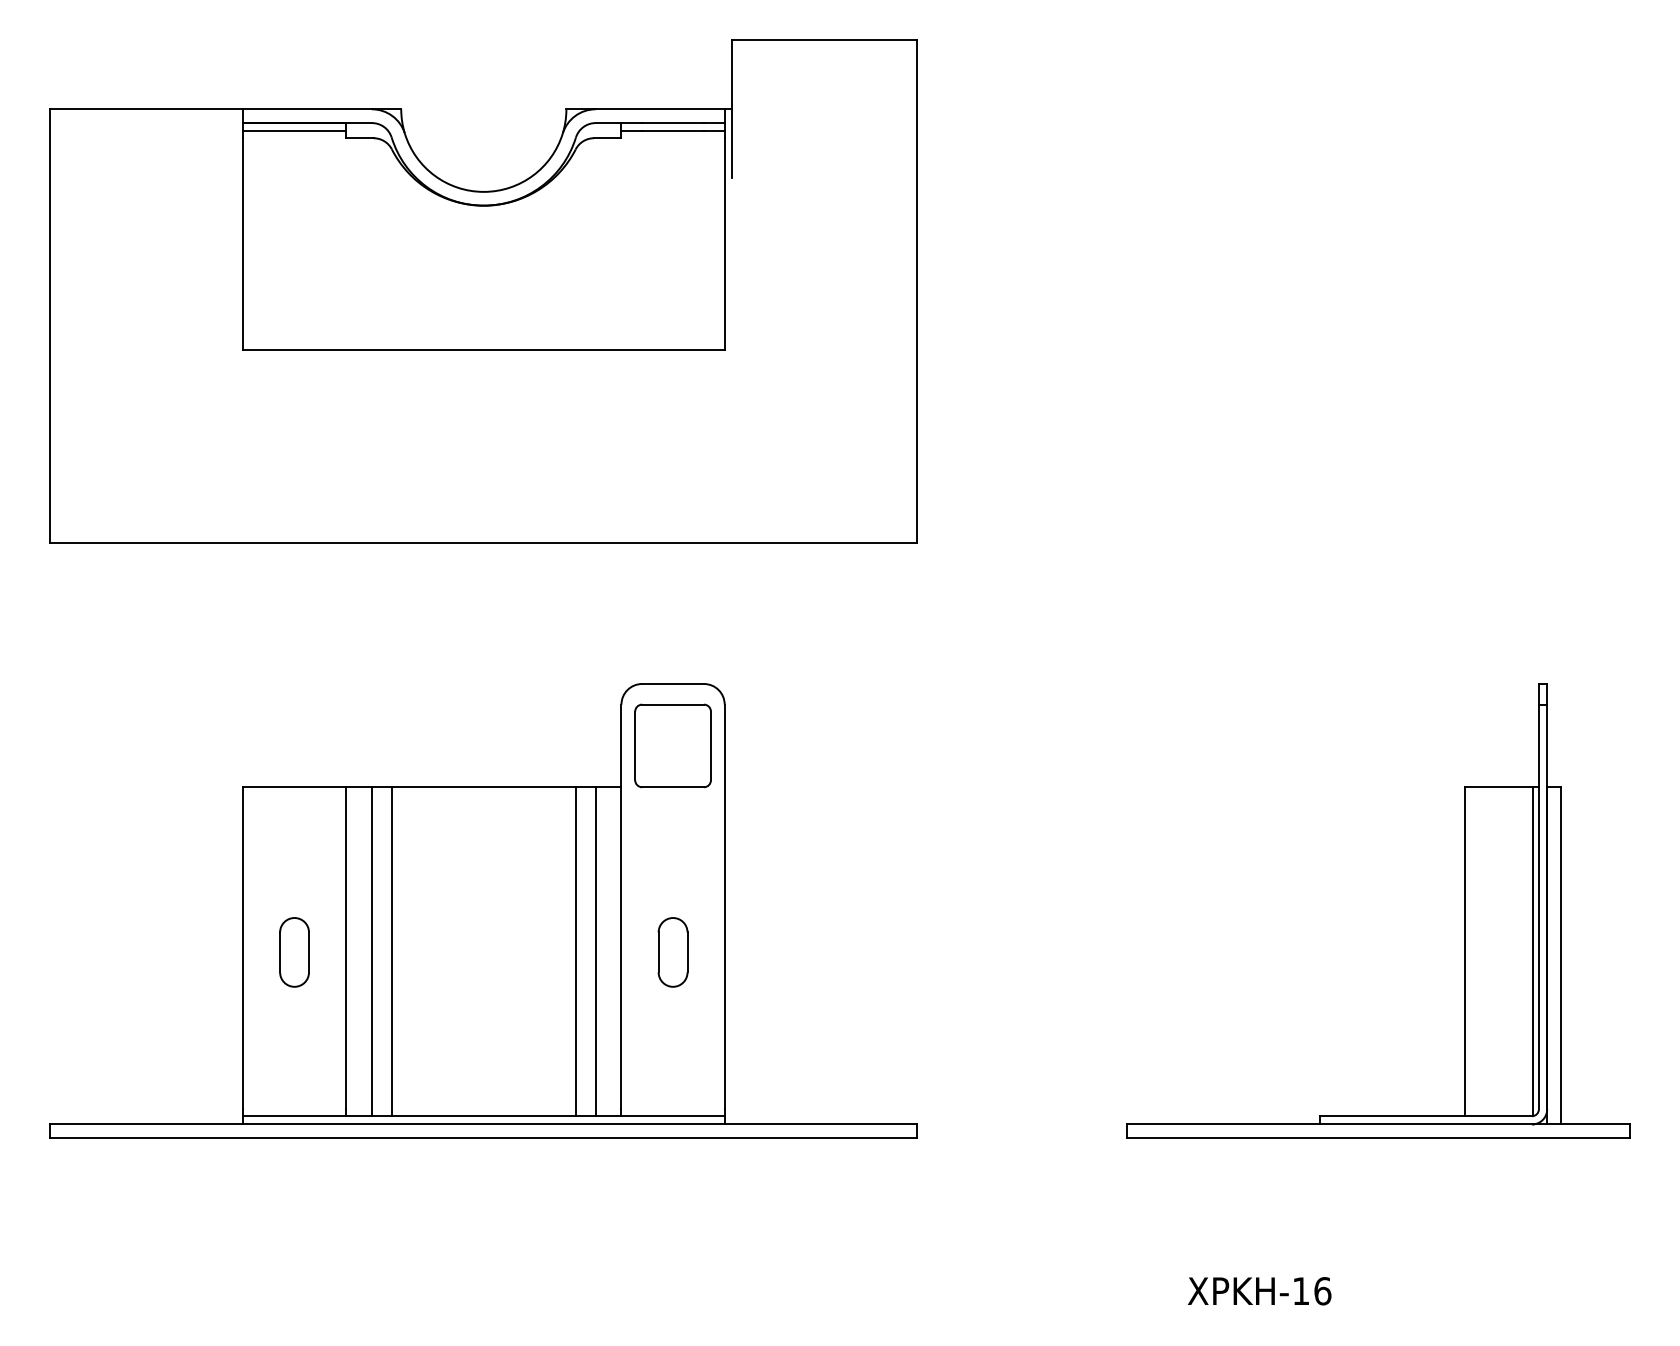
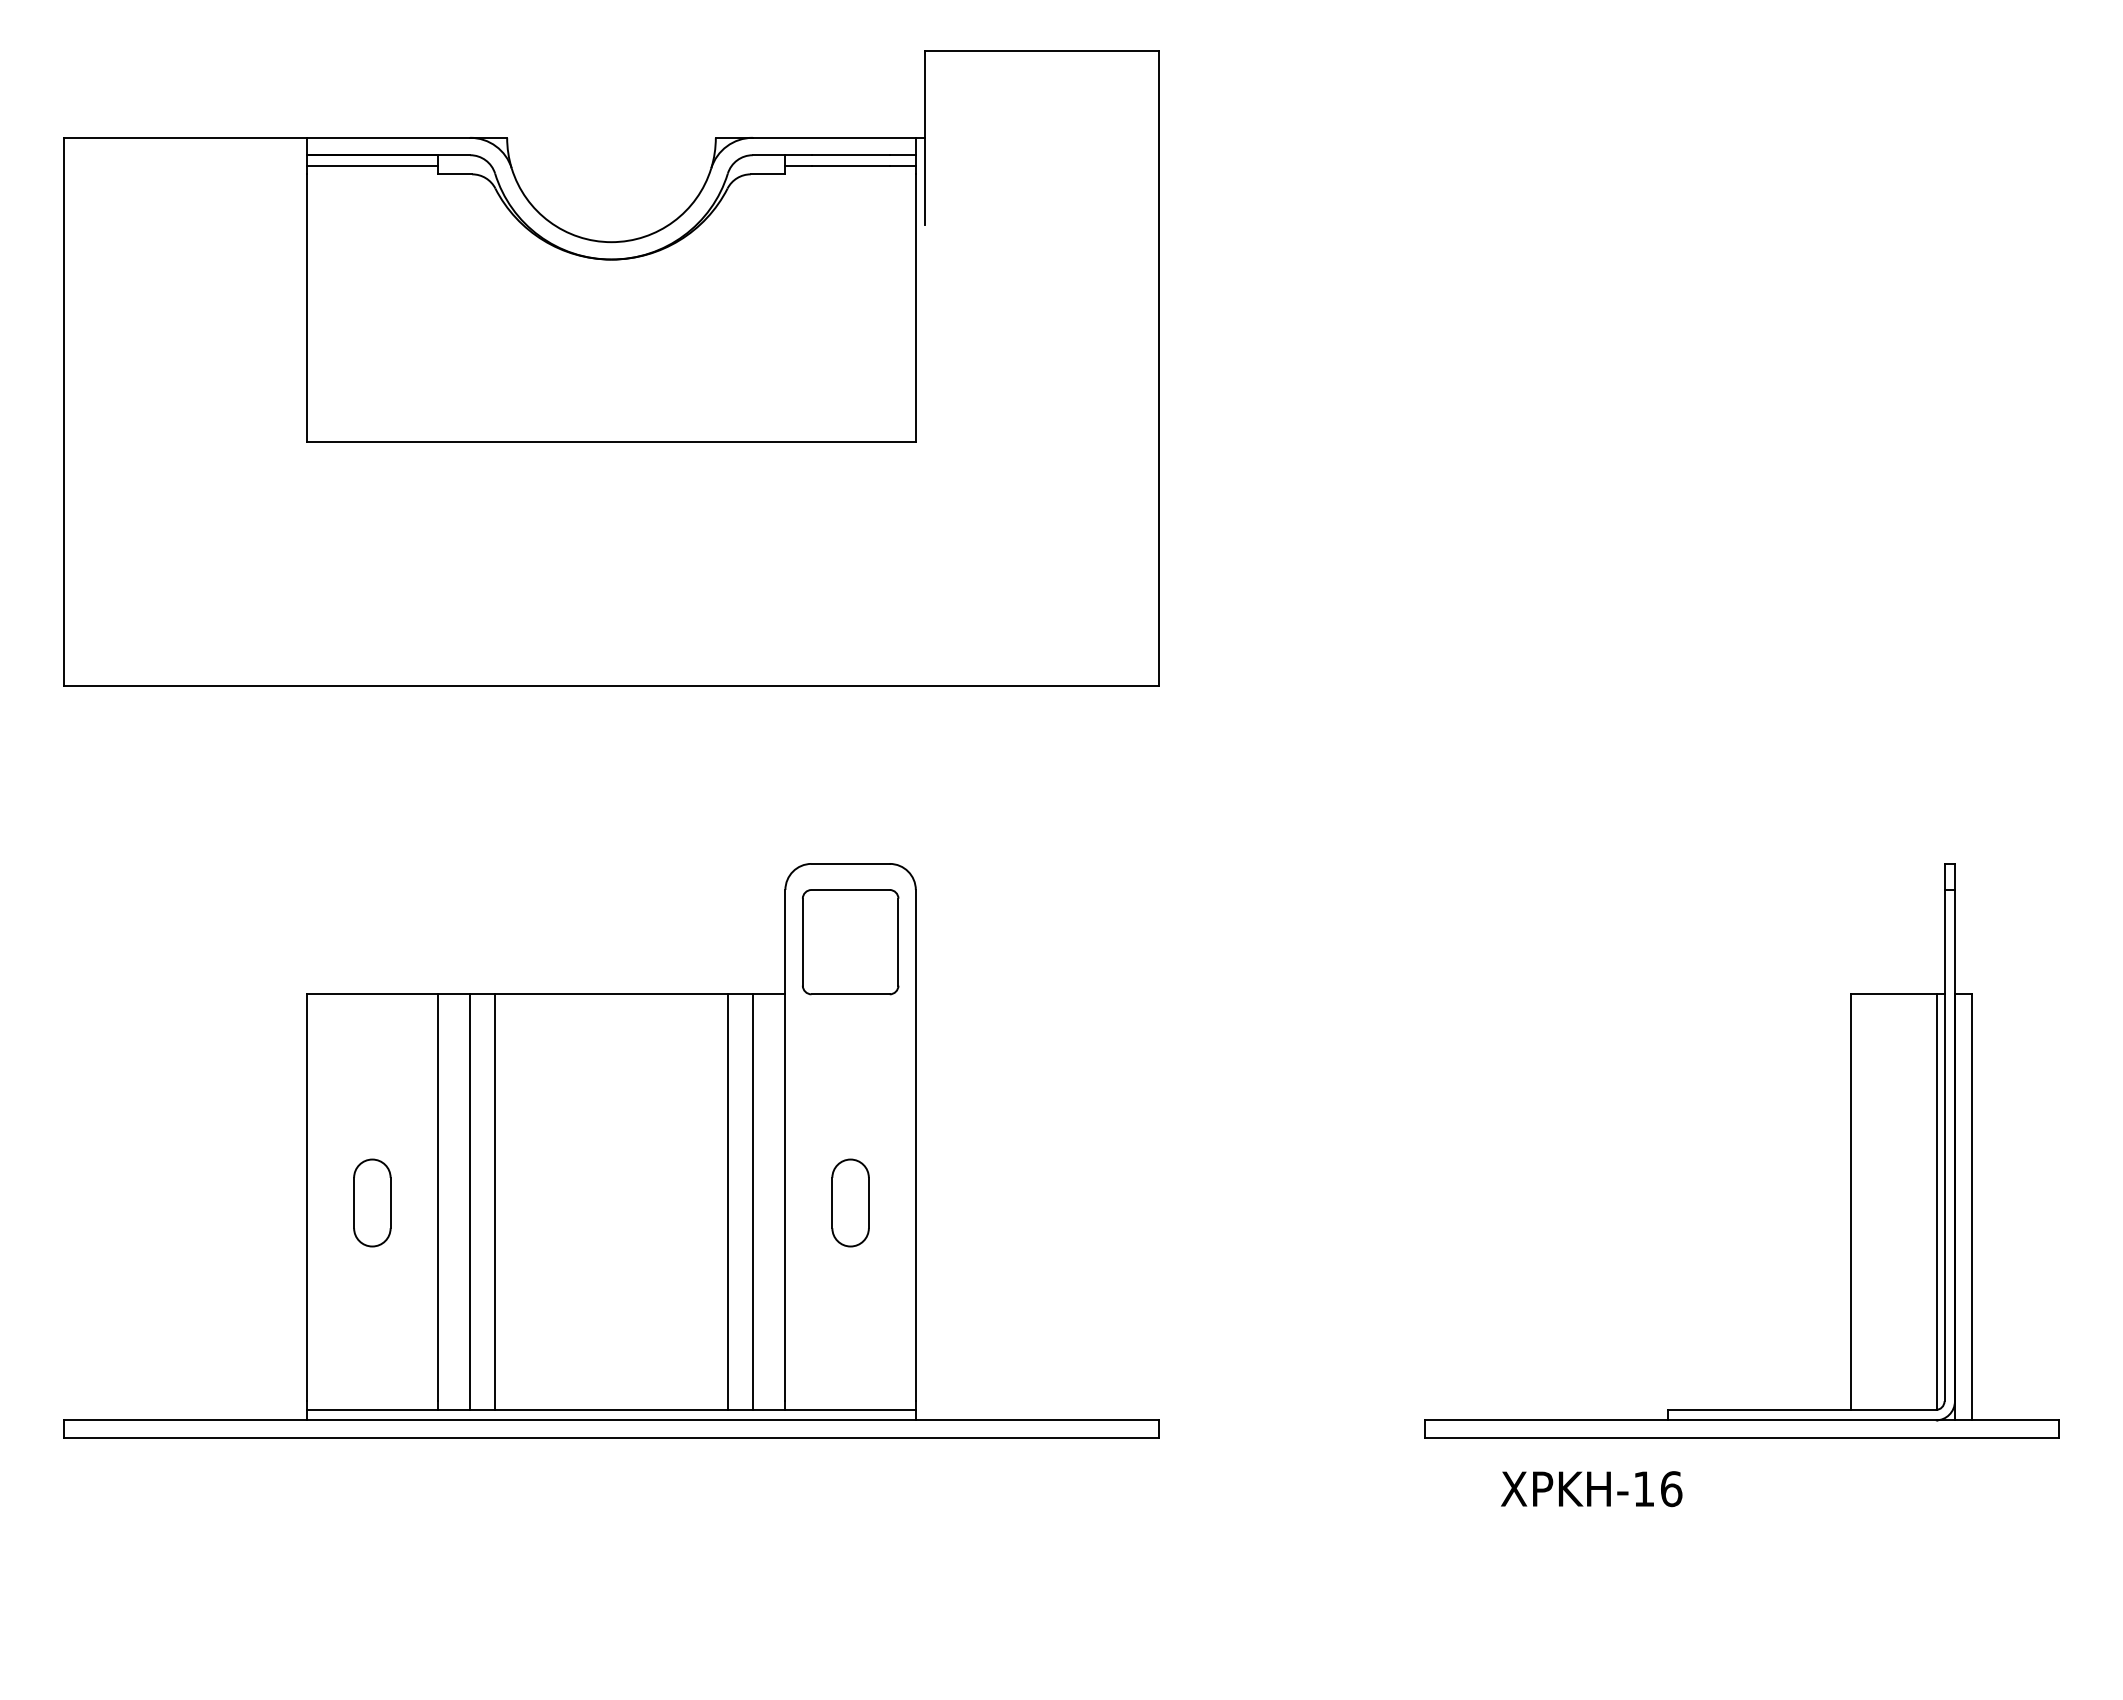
text: (1259, 1291) -> (1591, 1489), moved

